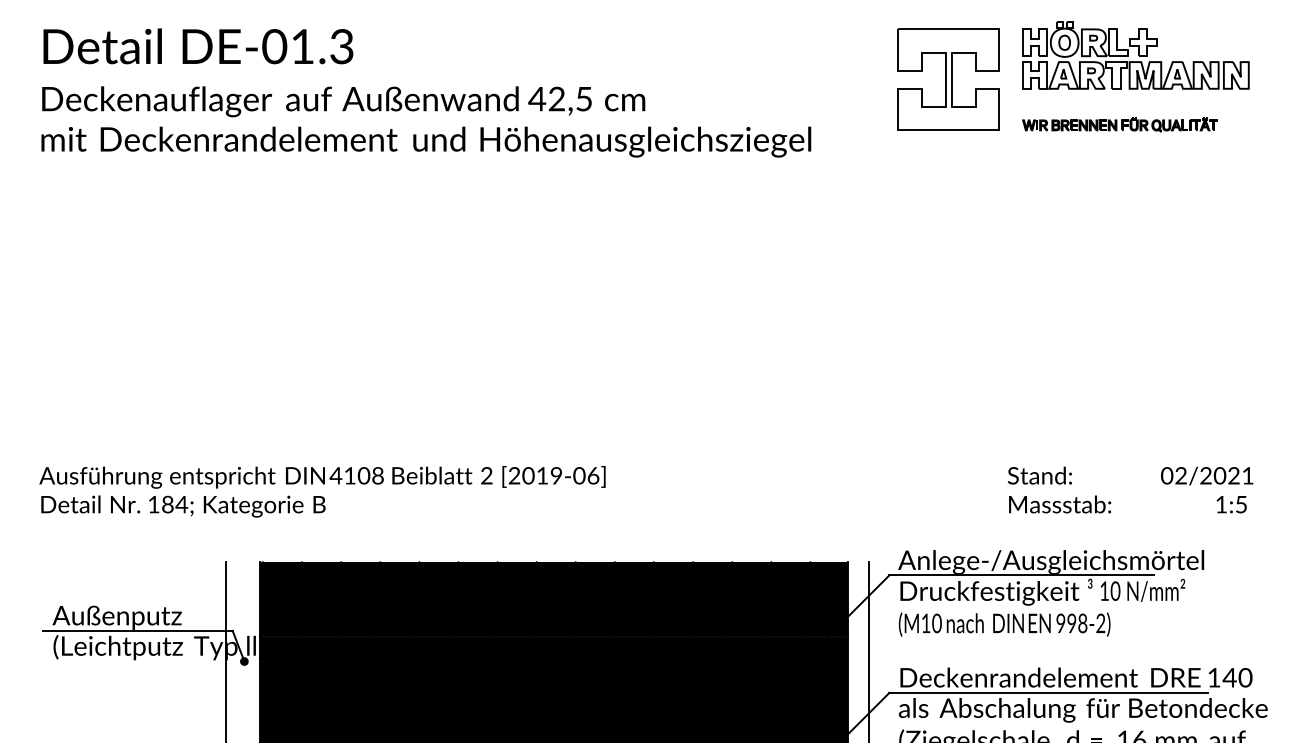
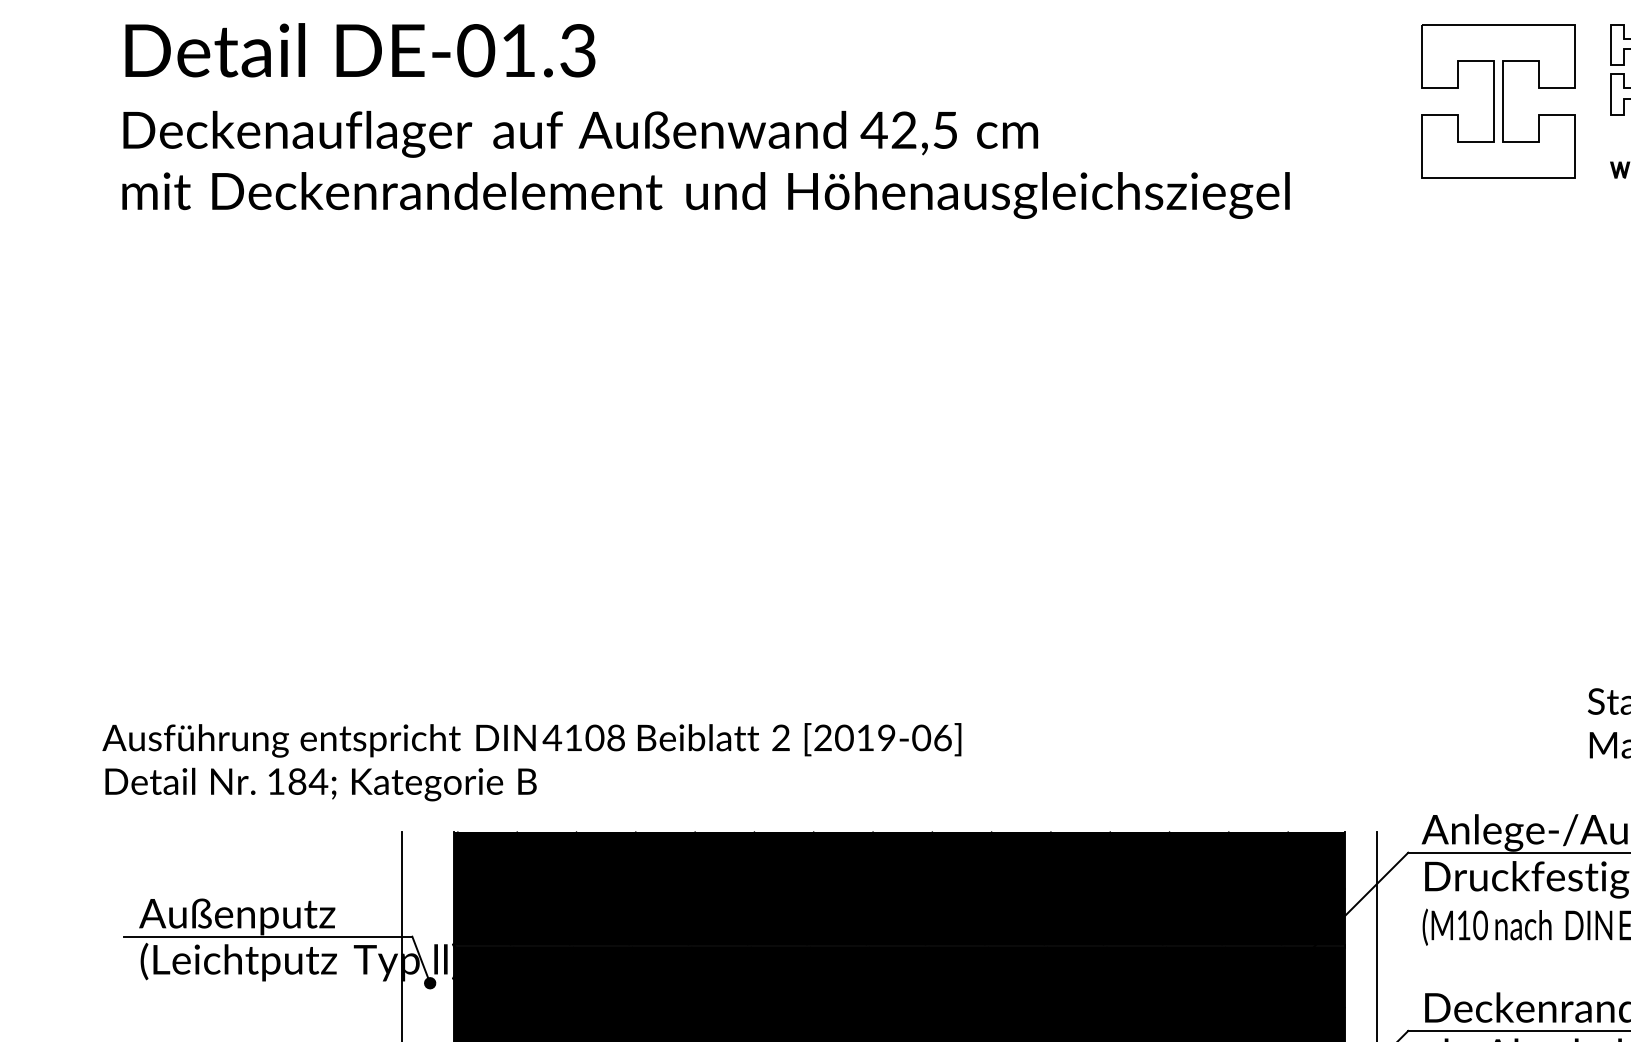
text: (322, 491) -> (531, 761), moved

